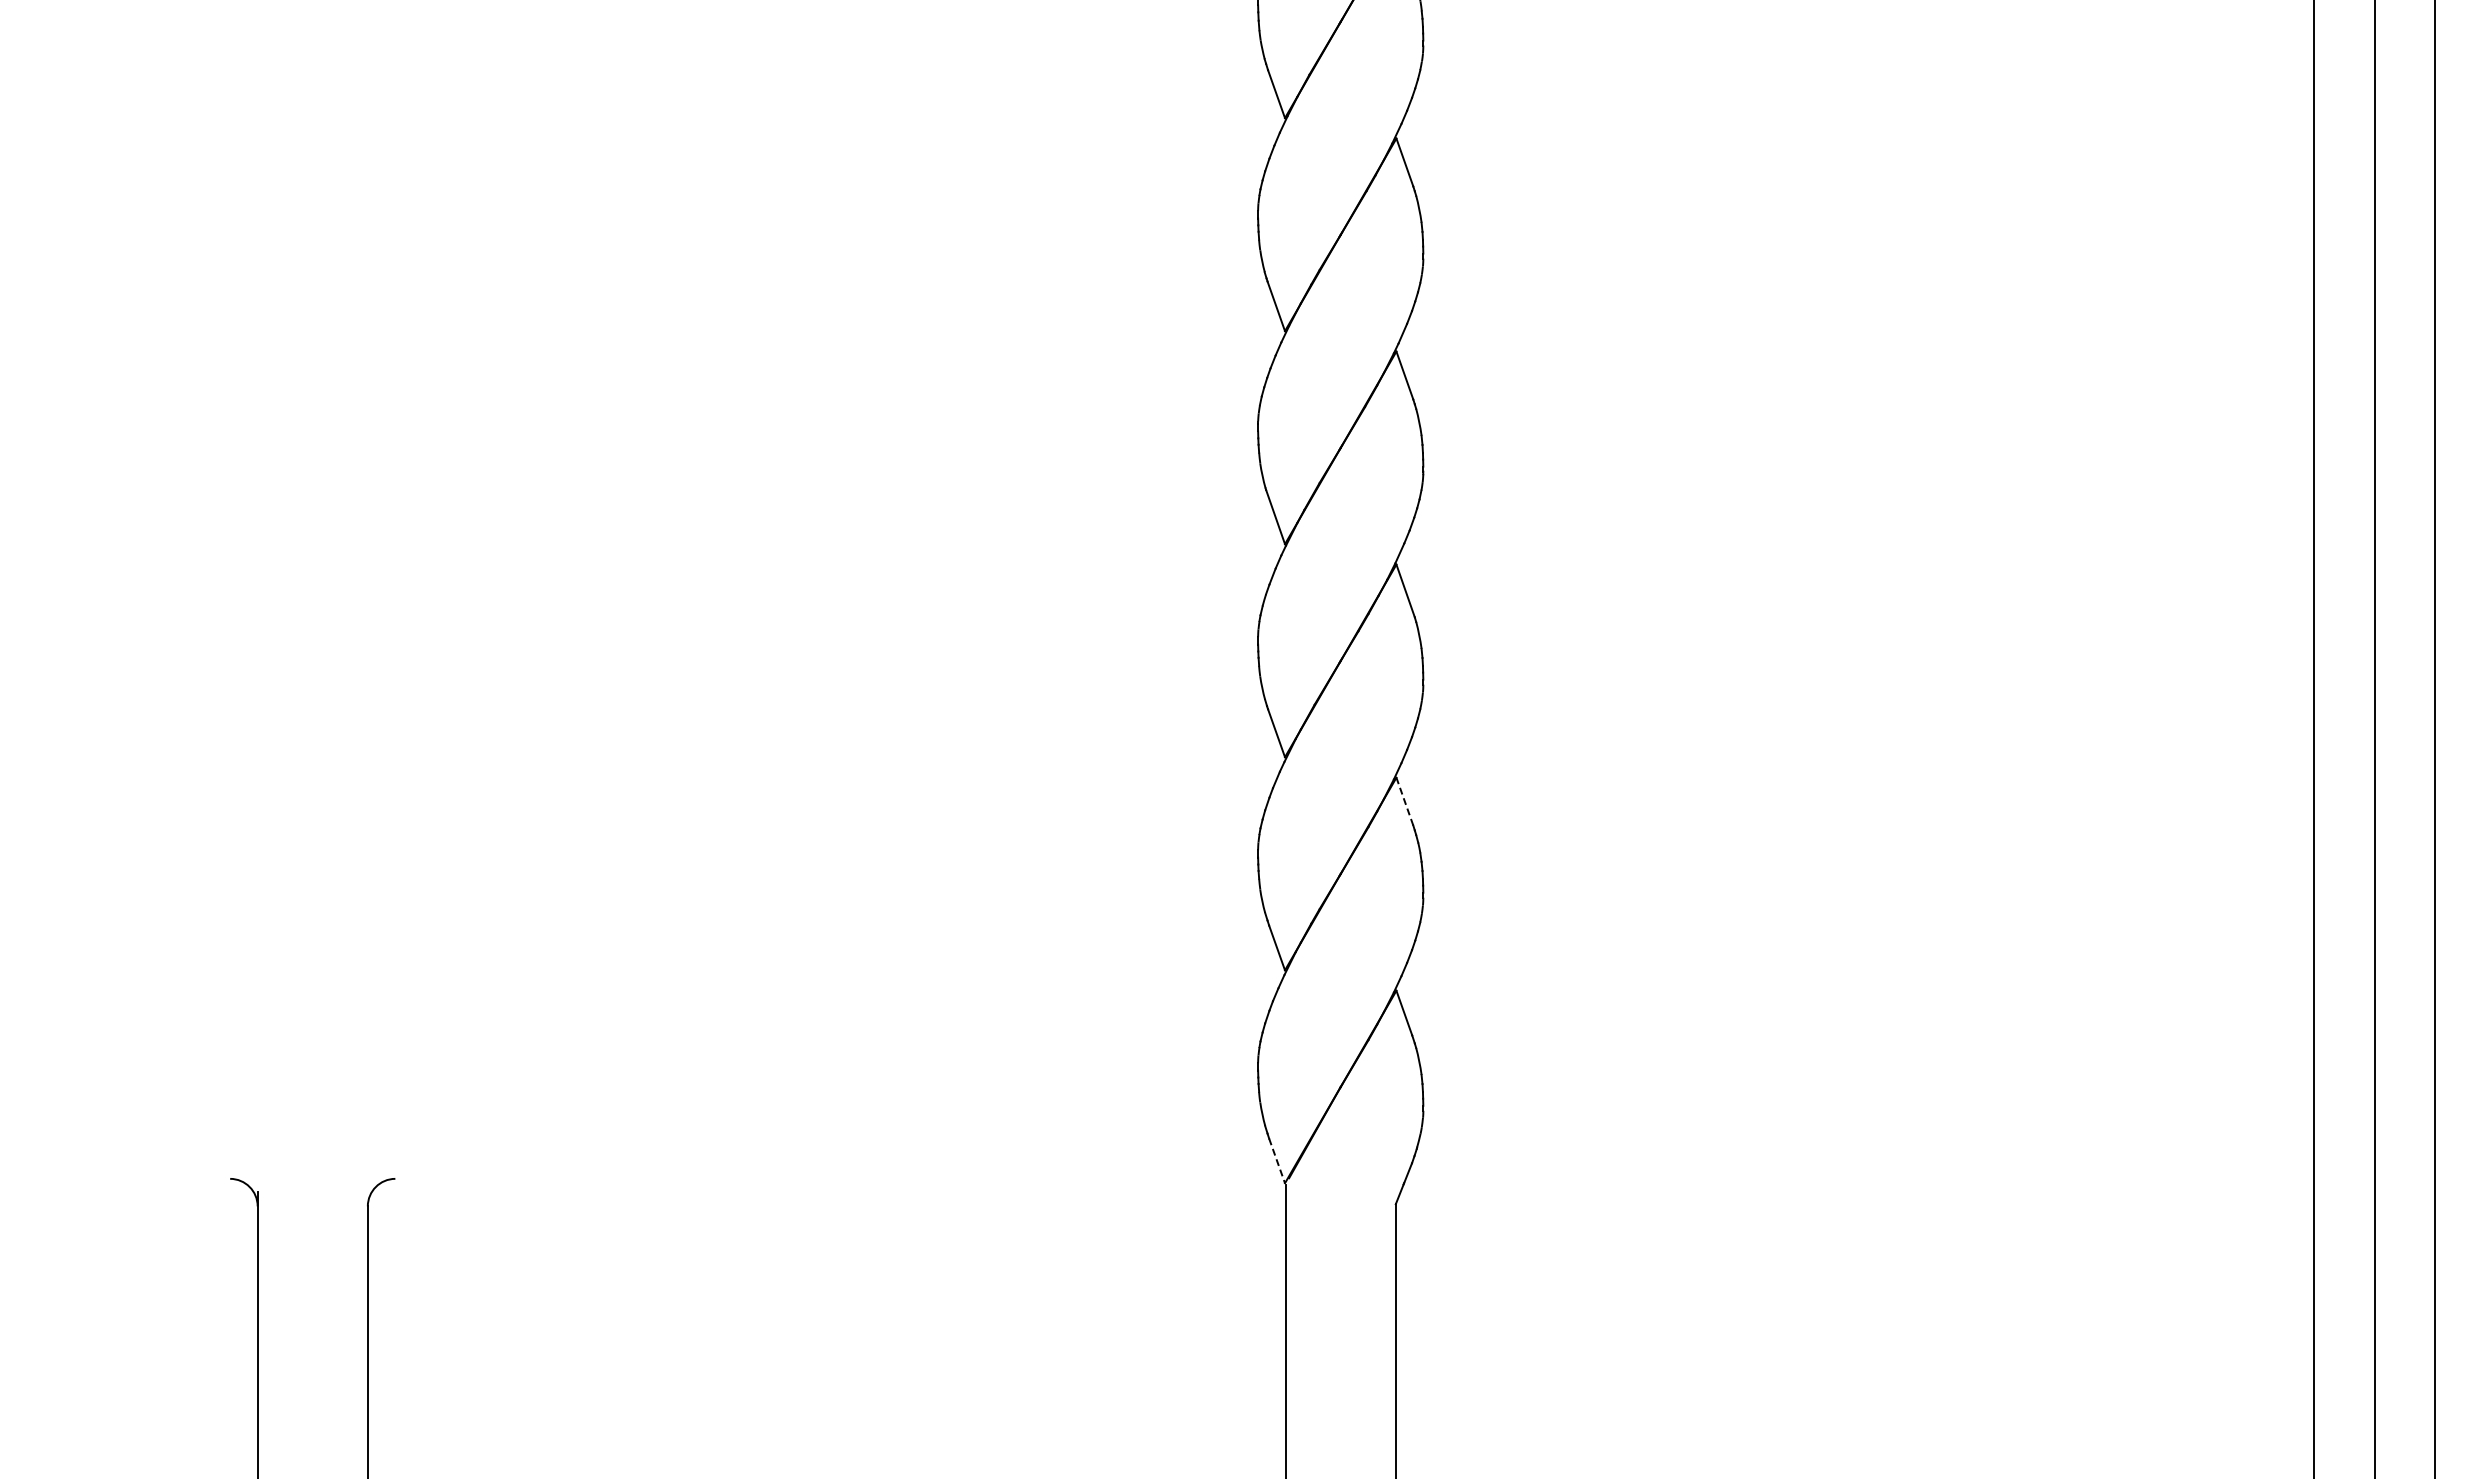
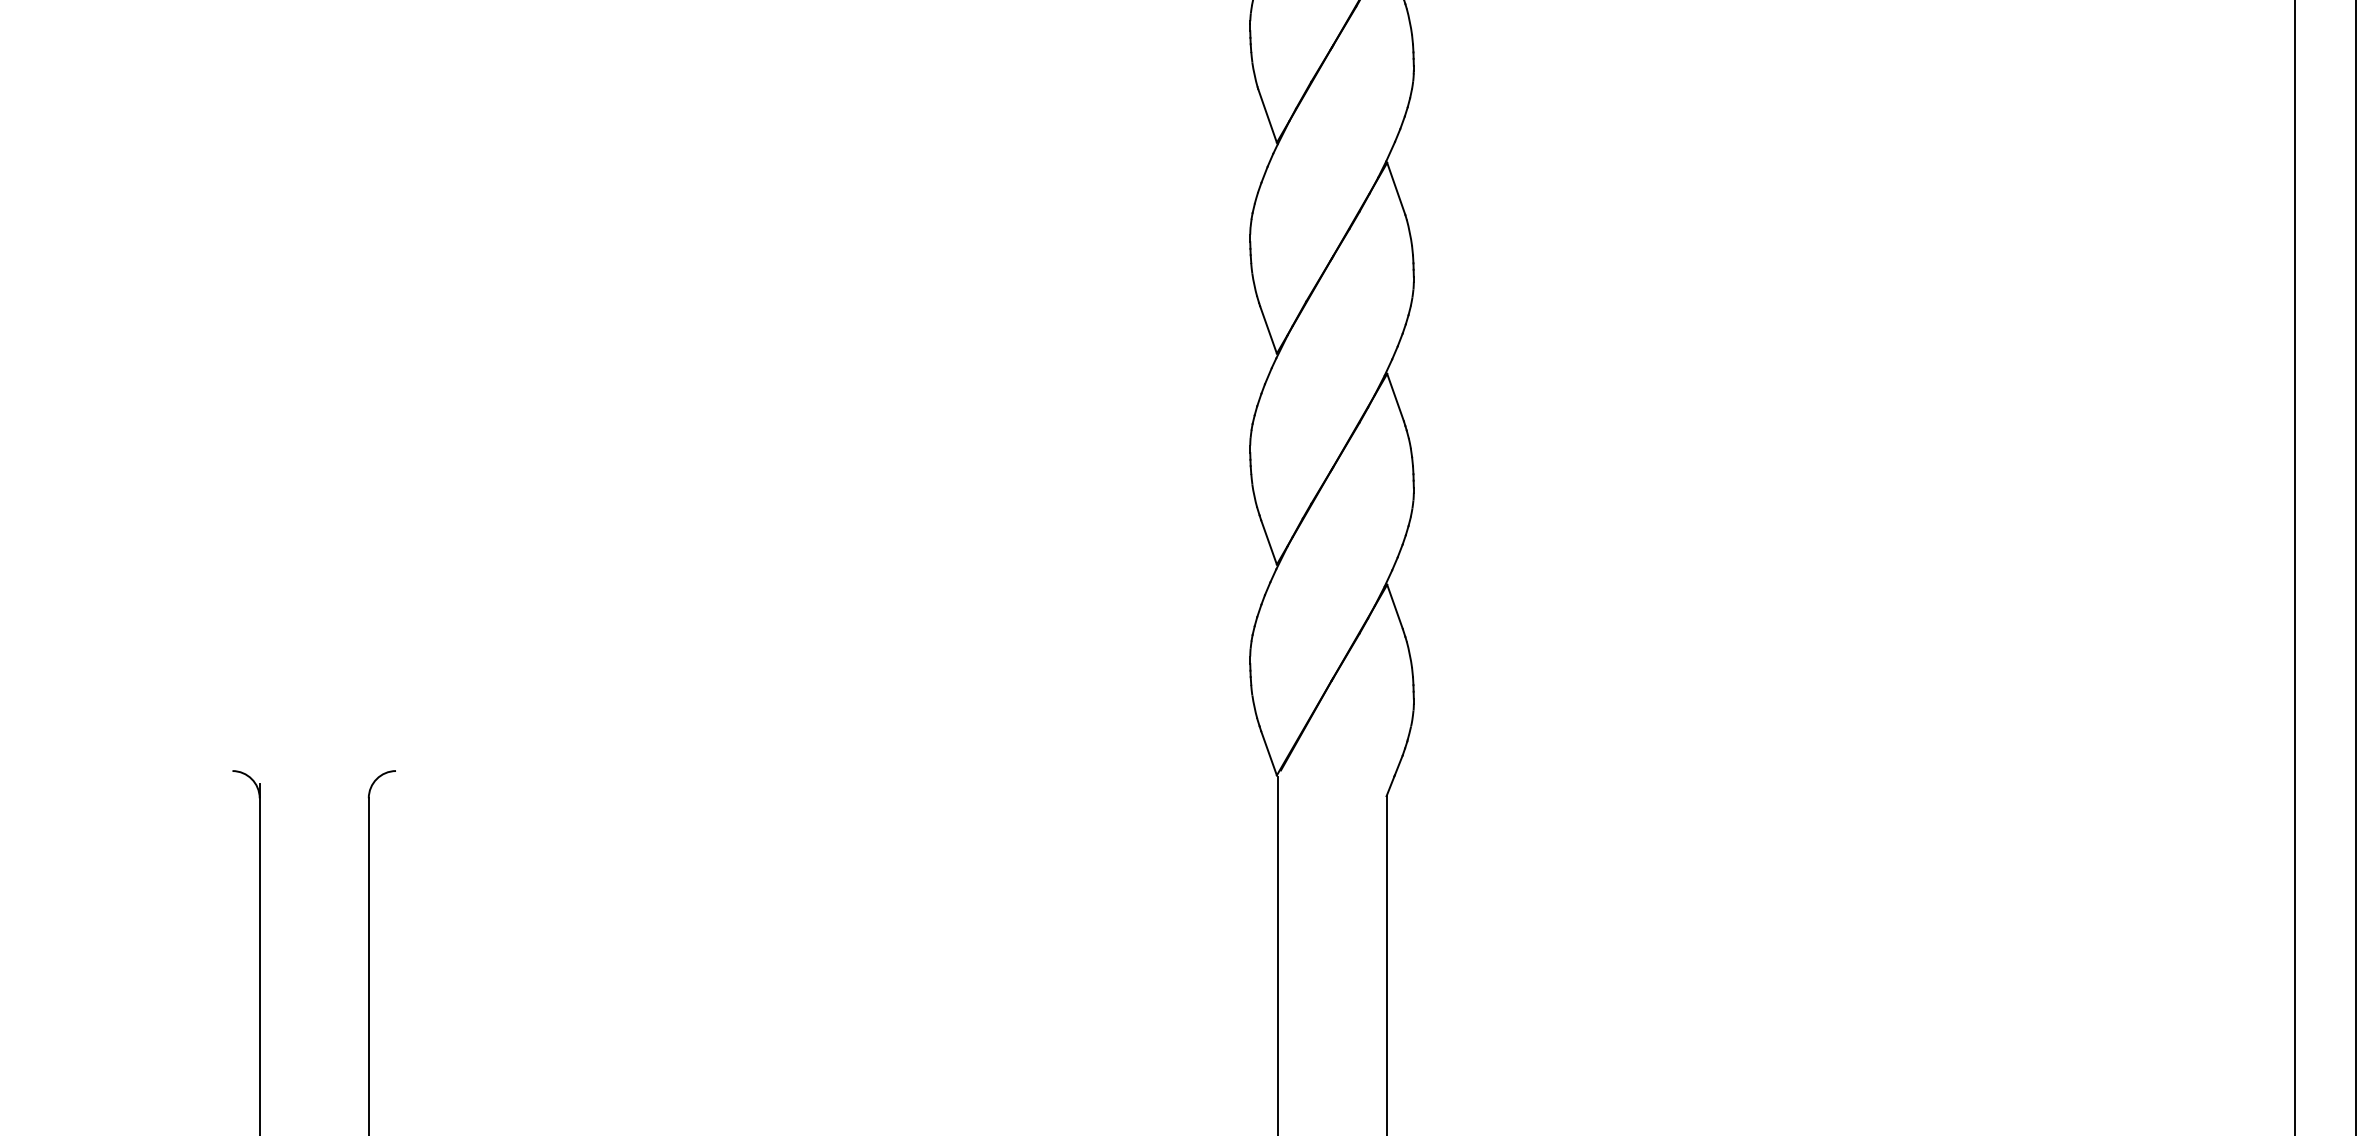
line: (1404, 801) -> (1395, 397), dashed -> solid
line: (1277, 1160) -> (1269, 752), dashed -> solid

